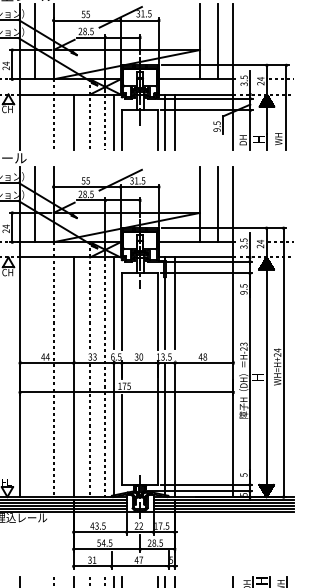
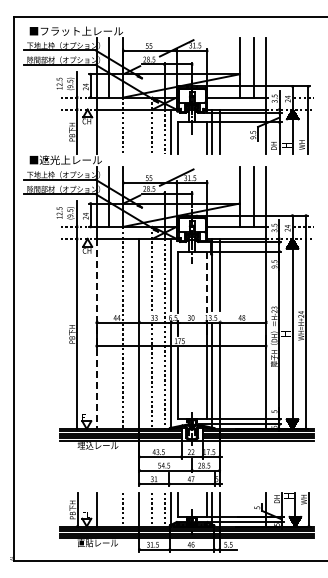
line: (73, 122) -> (139, 131), removed
line: (158, 312) -> (206, 282), solid -> dashed
line: (19, 377) -> (96, 334), solid -> dashed

